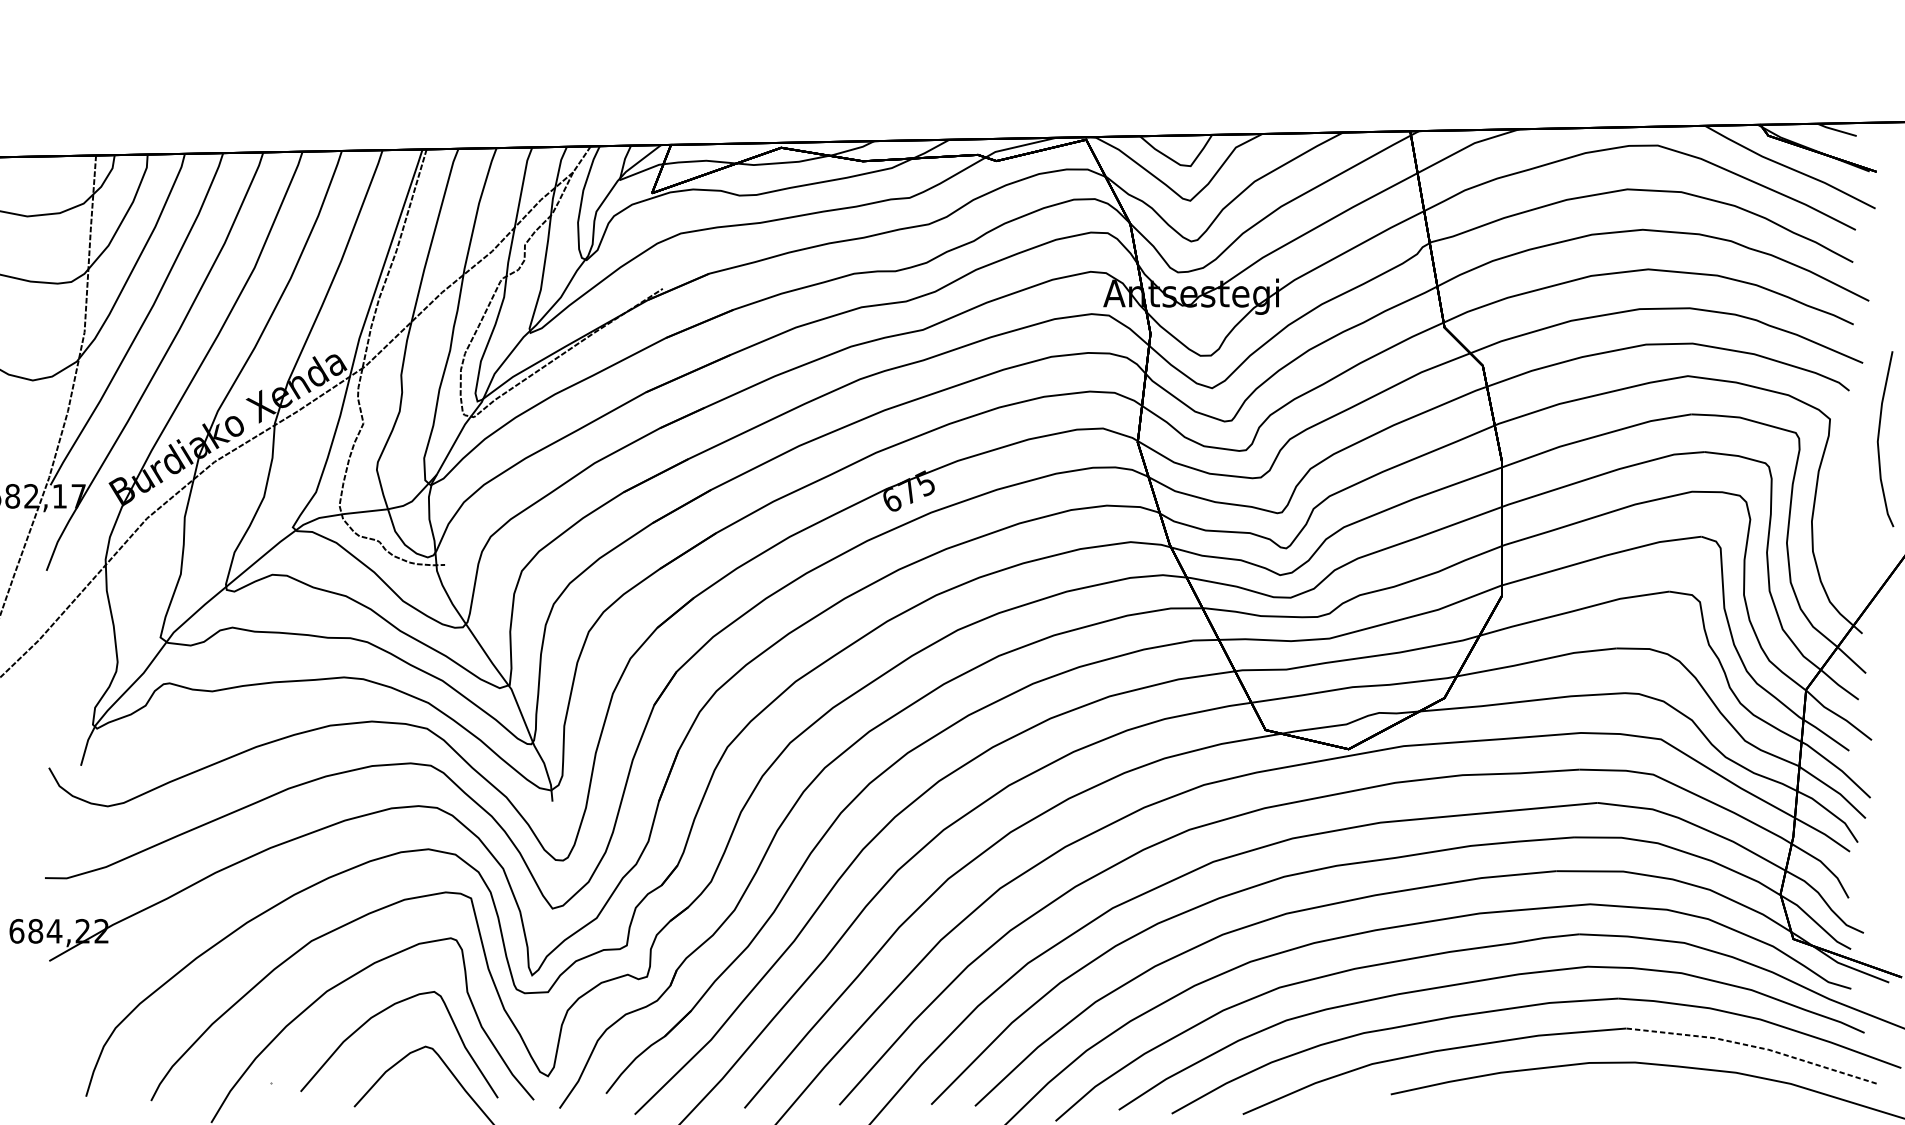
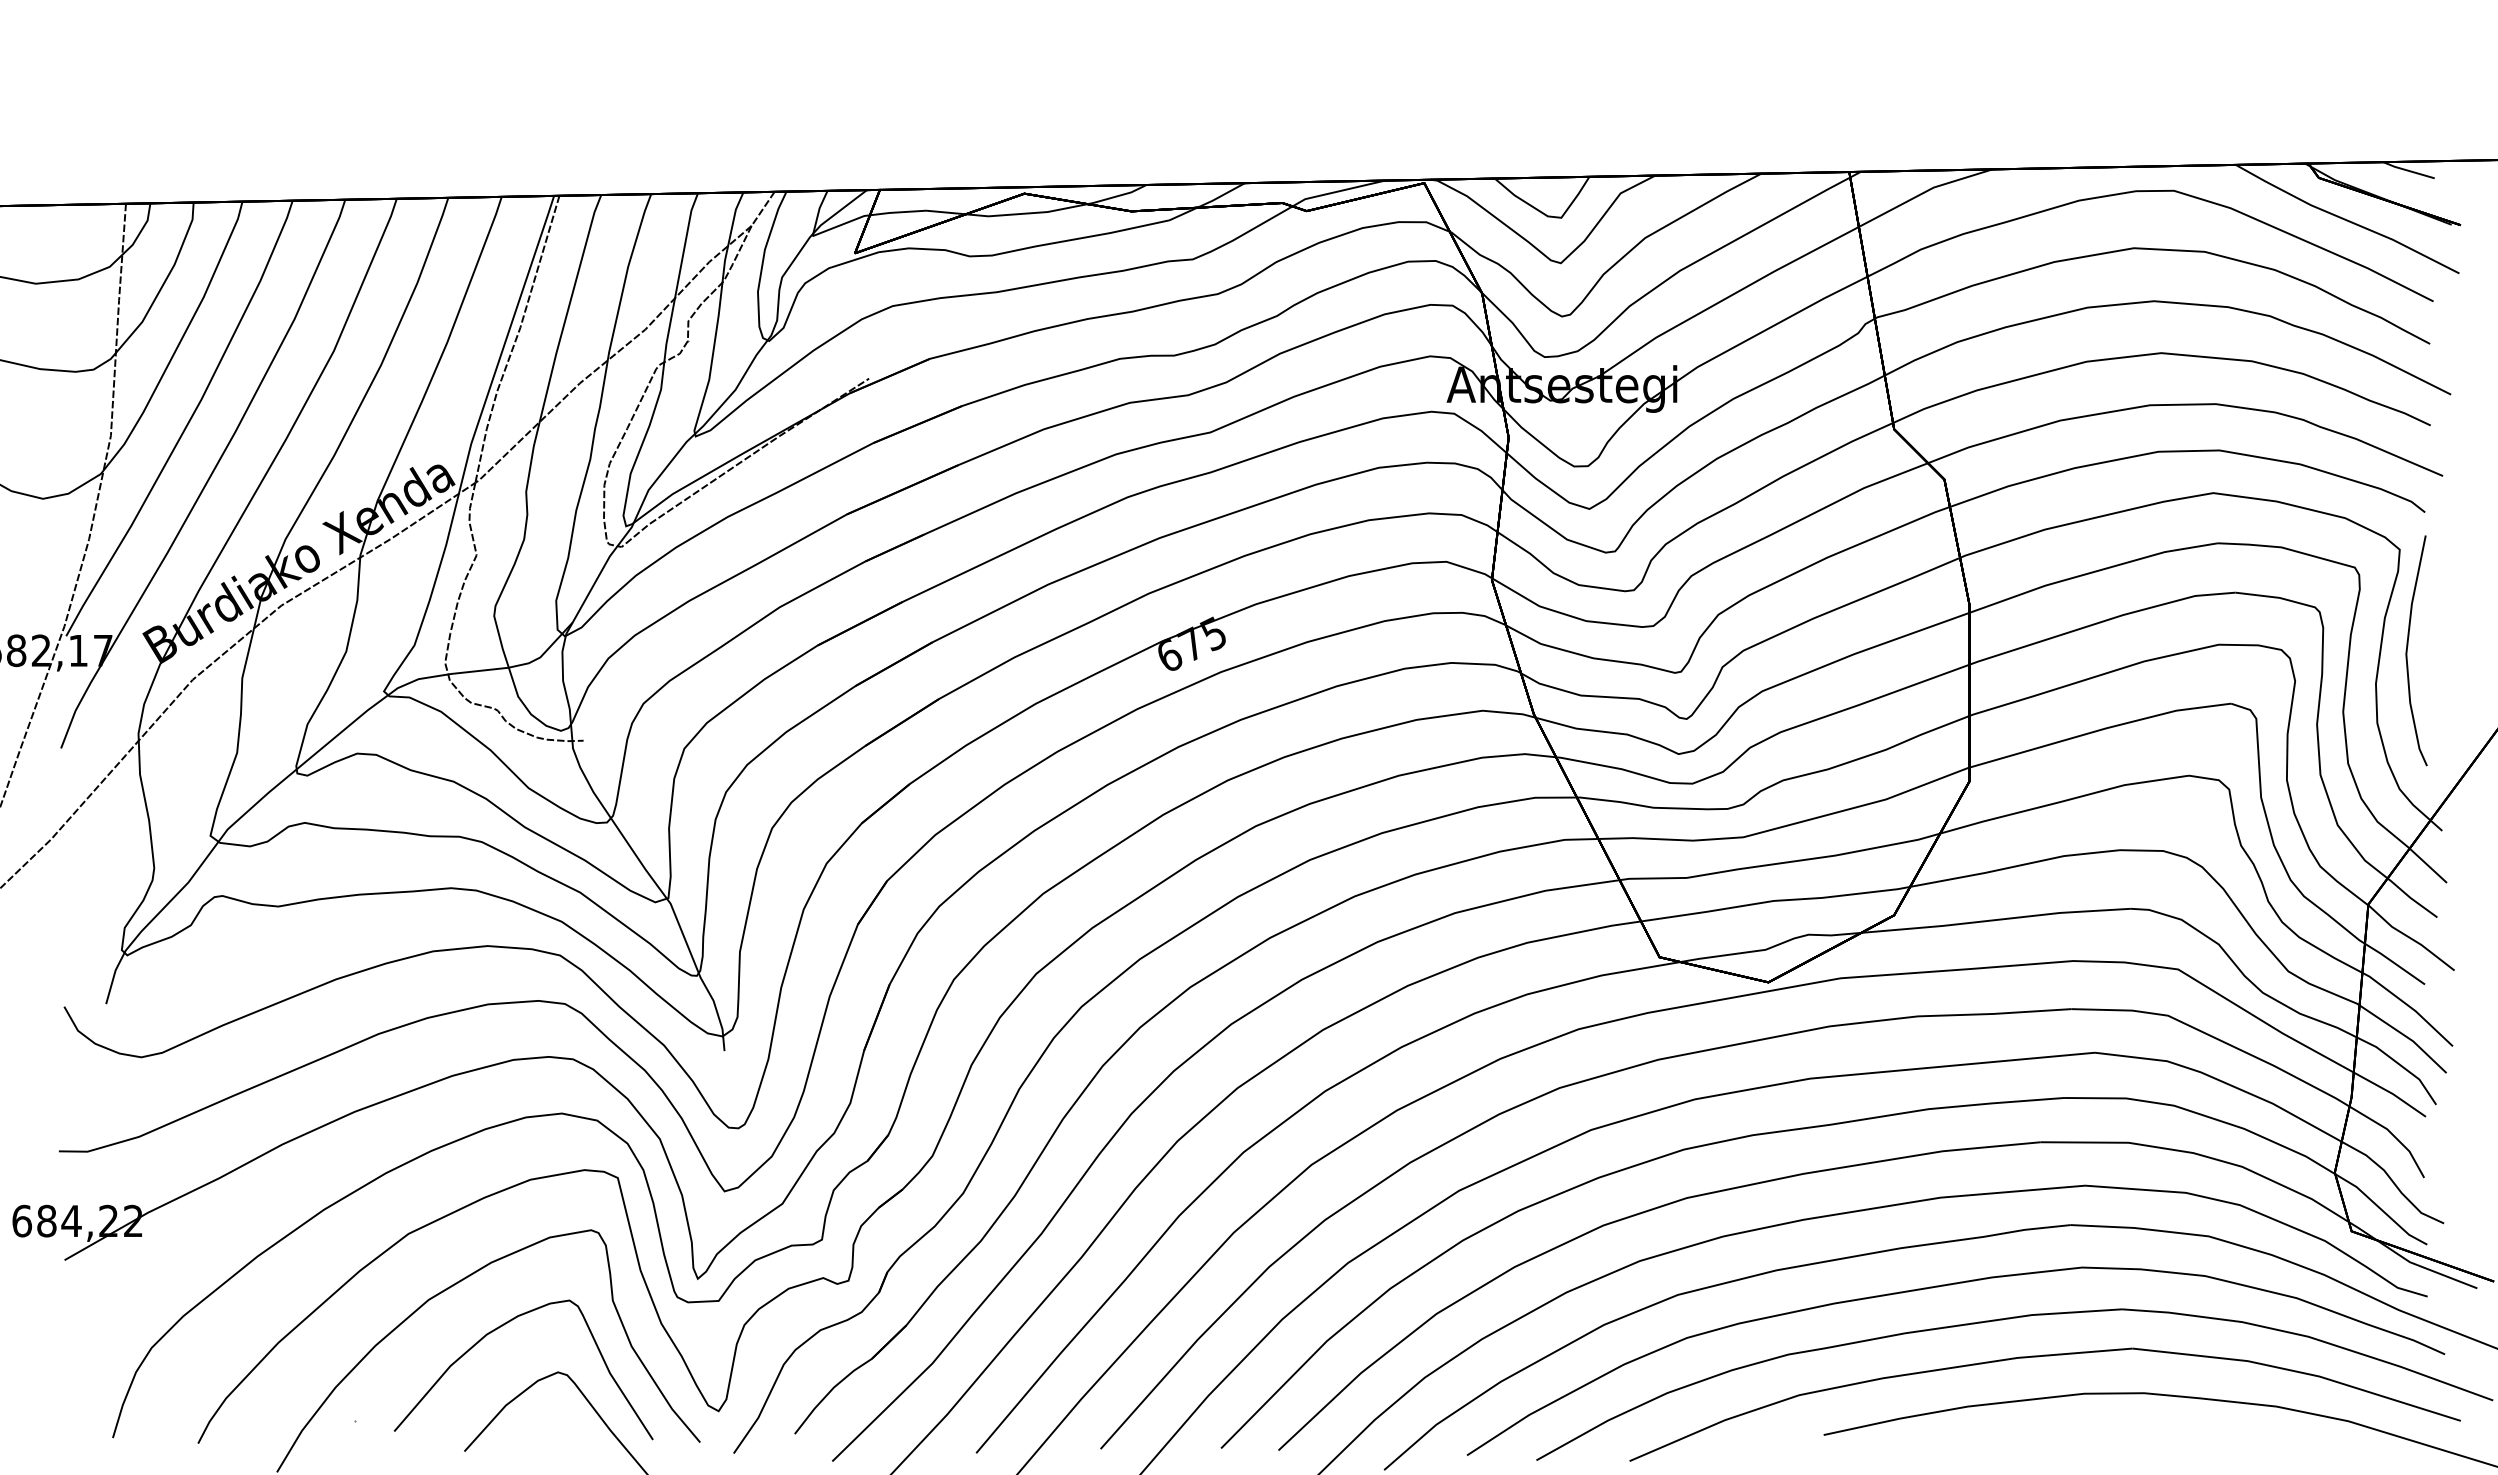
curve: (1879, 435) -> (2408, 646), moved
line: (1753, 1046) -> (2299, 1372), dashed -> solid

